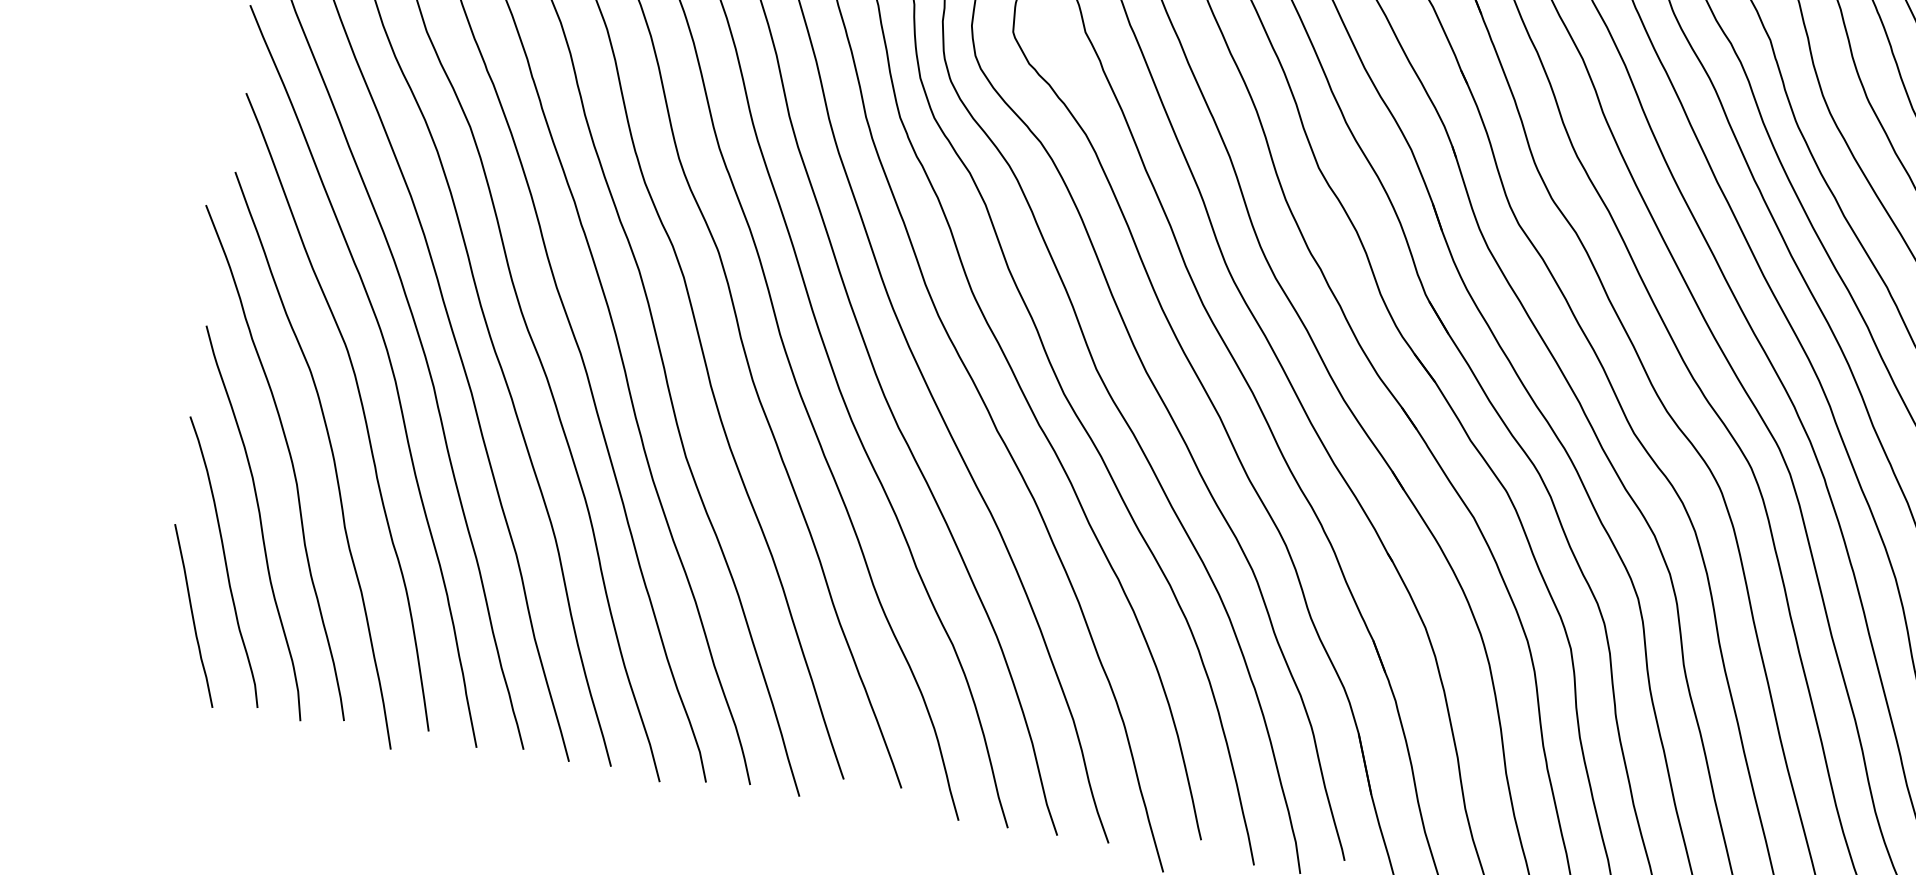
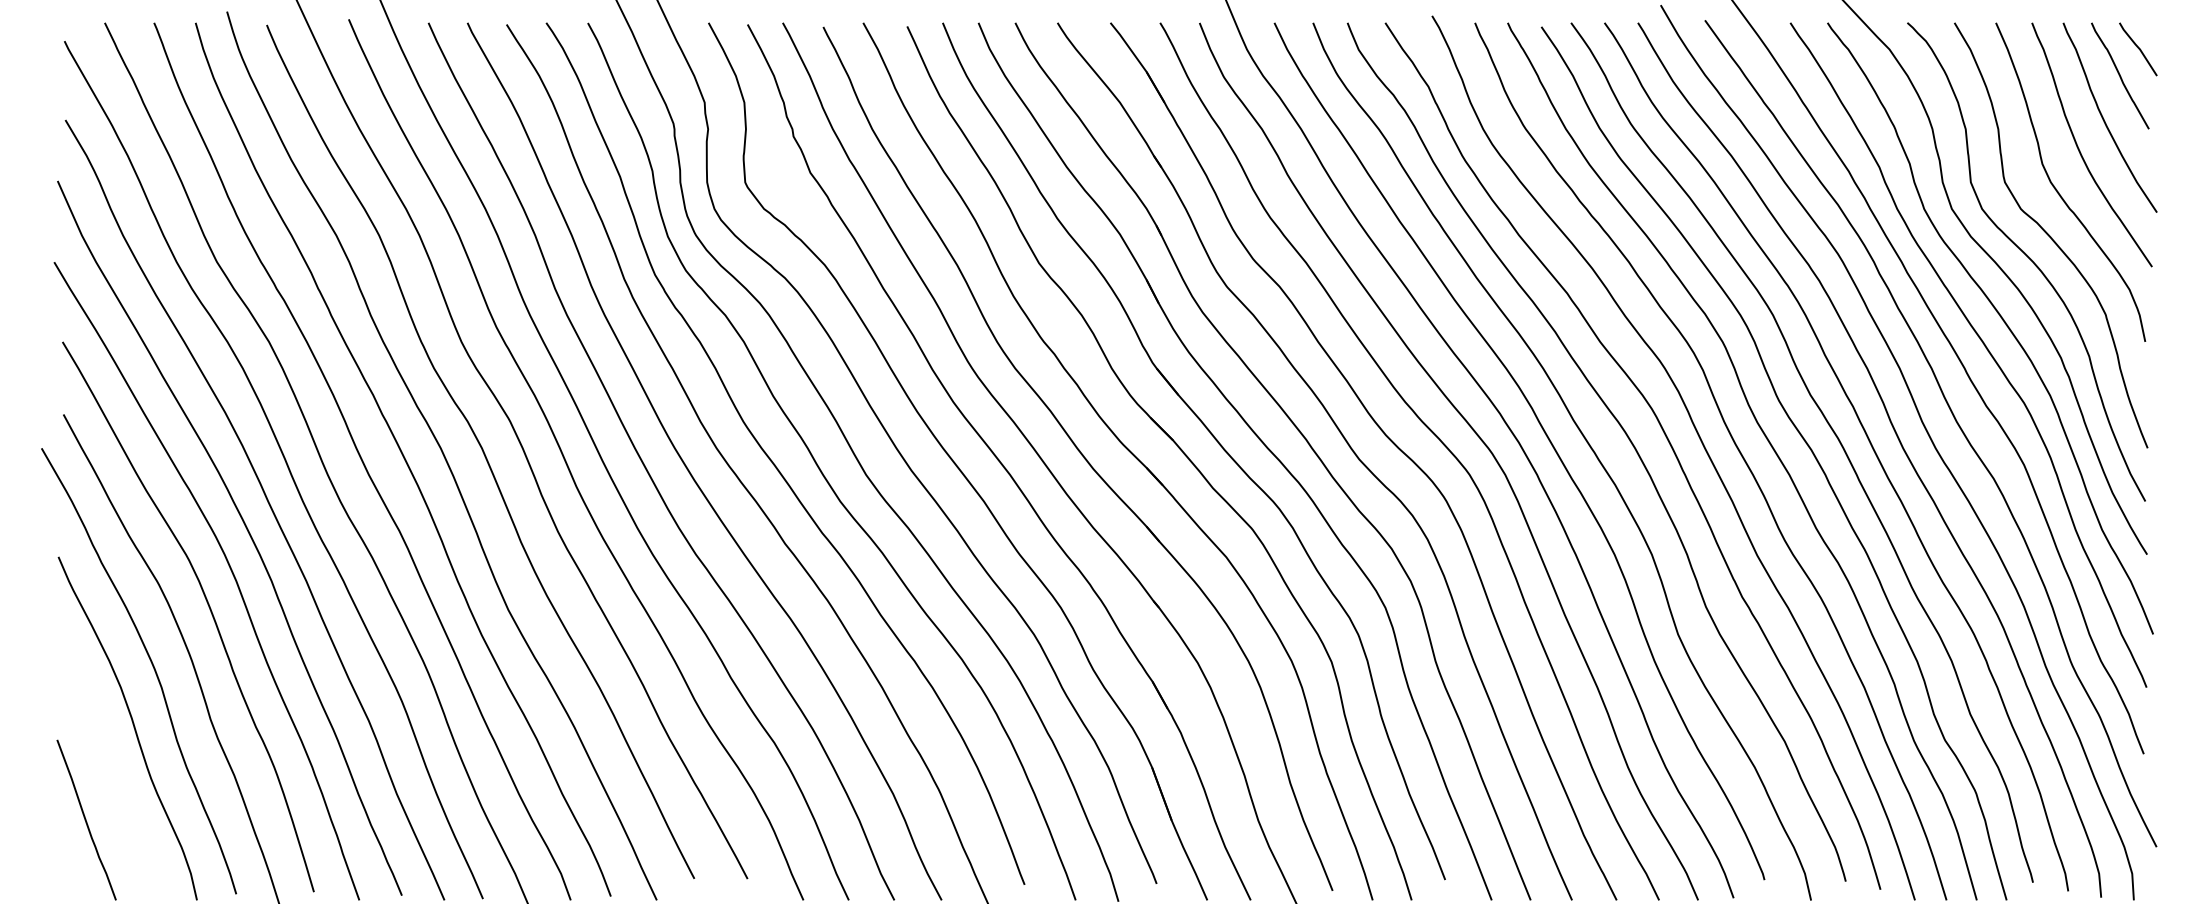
curve: (224, 561) -> (106, 766), removed

